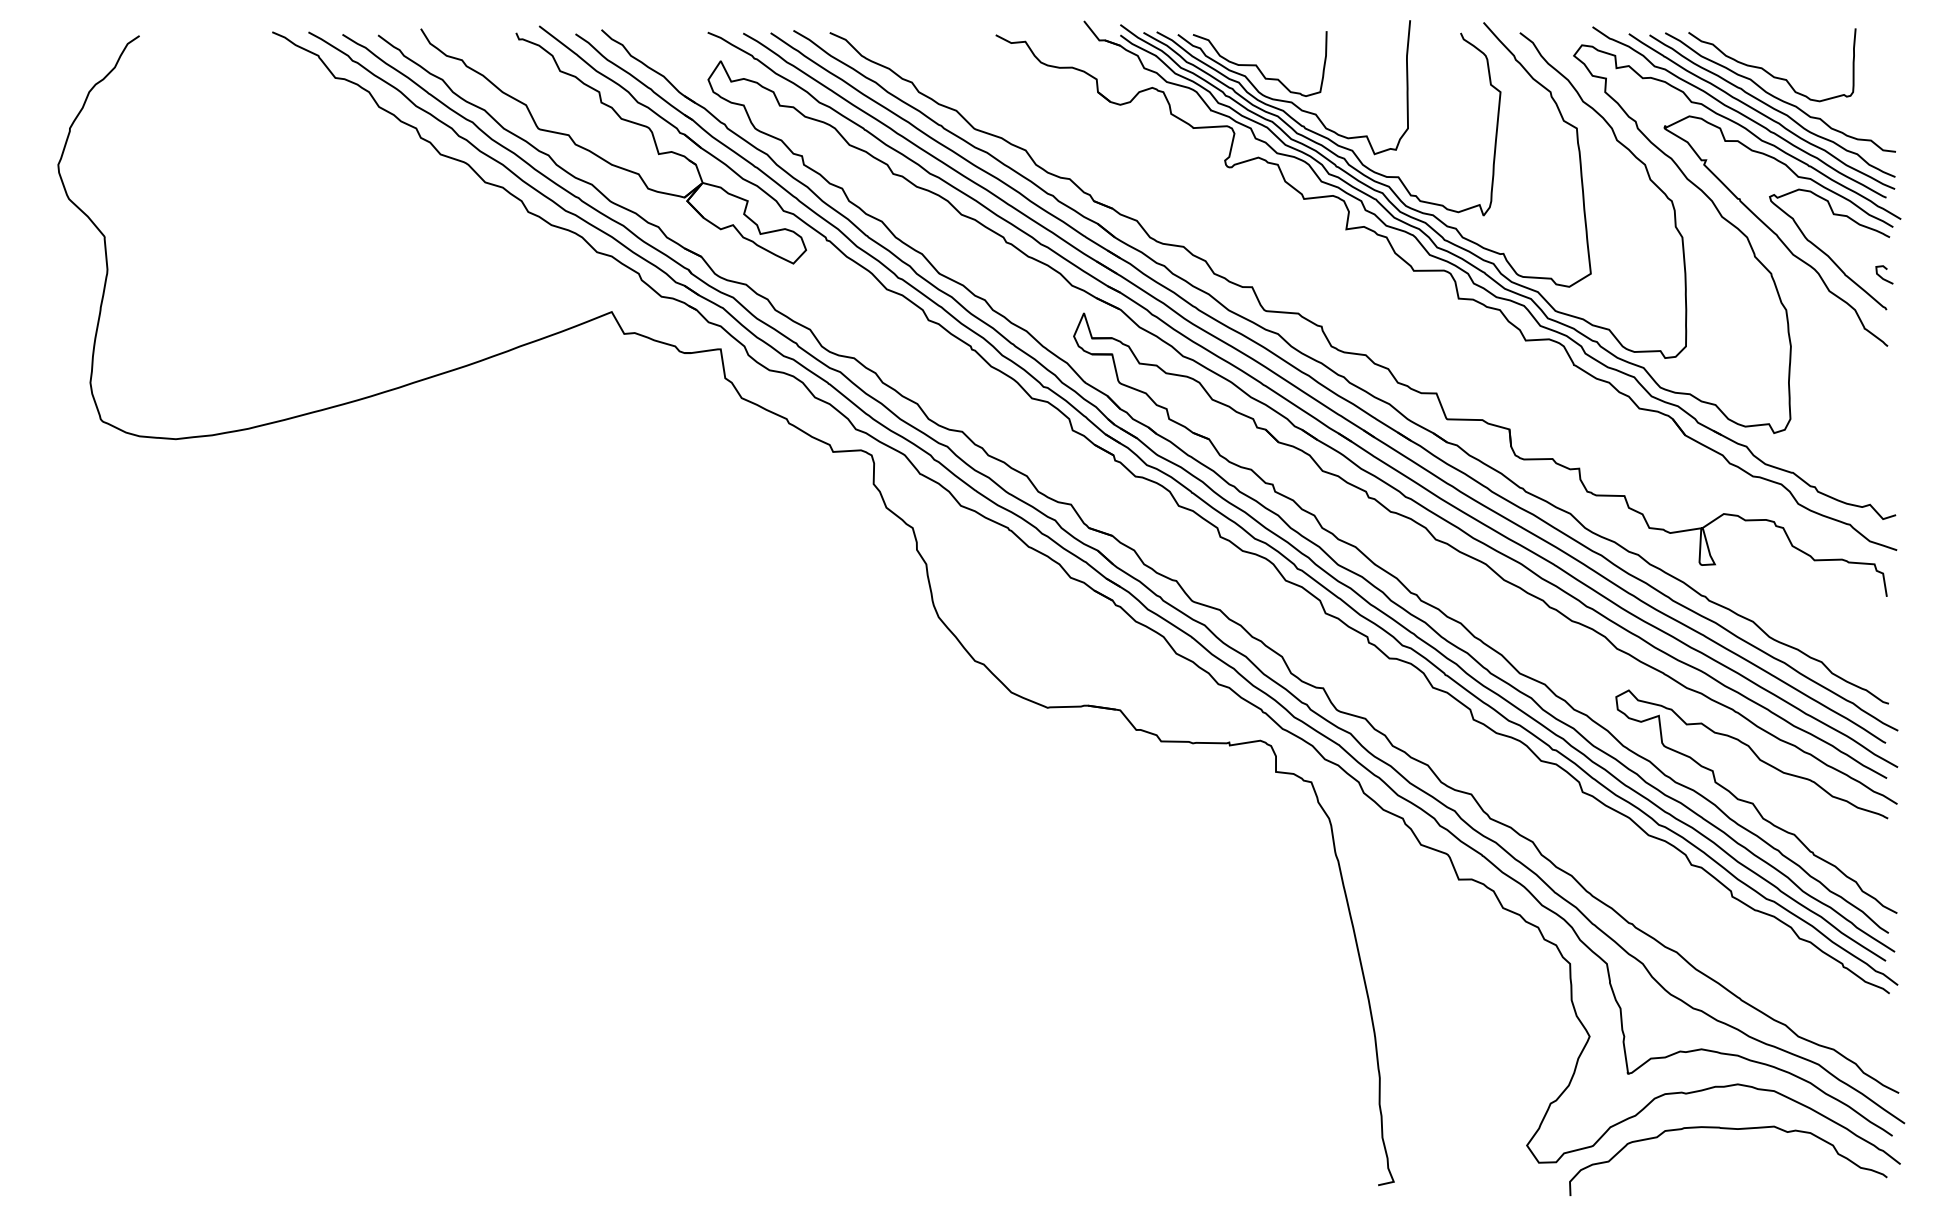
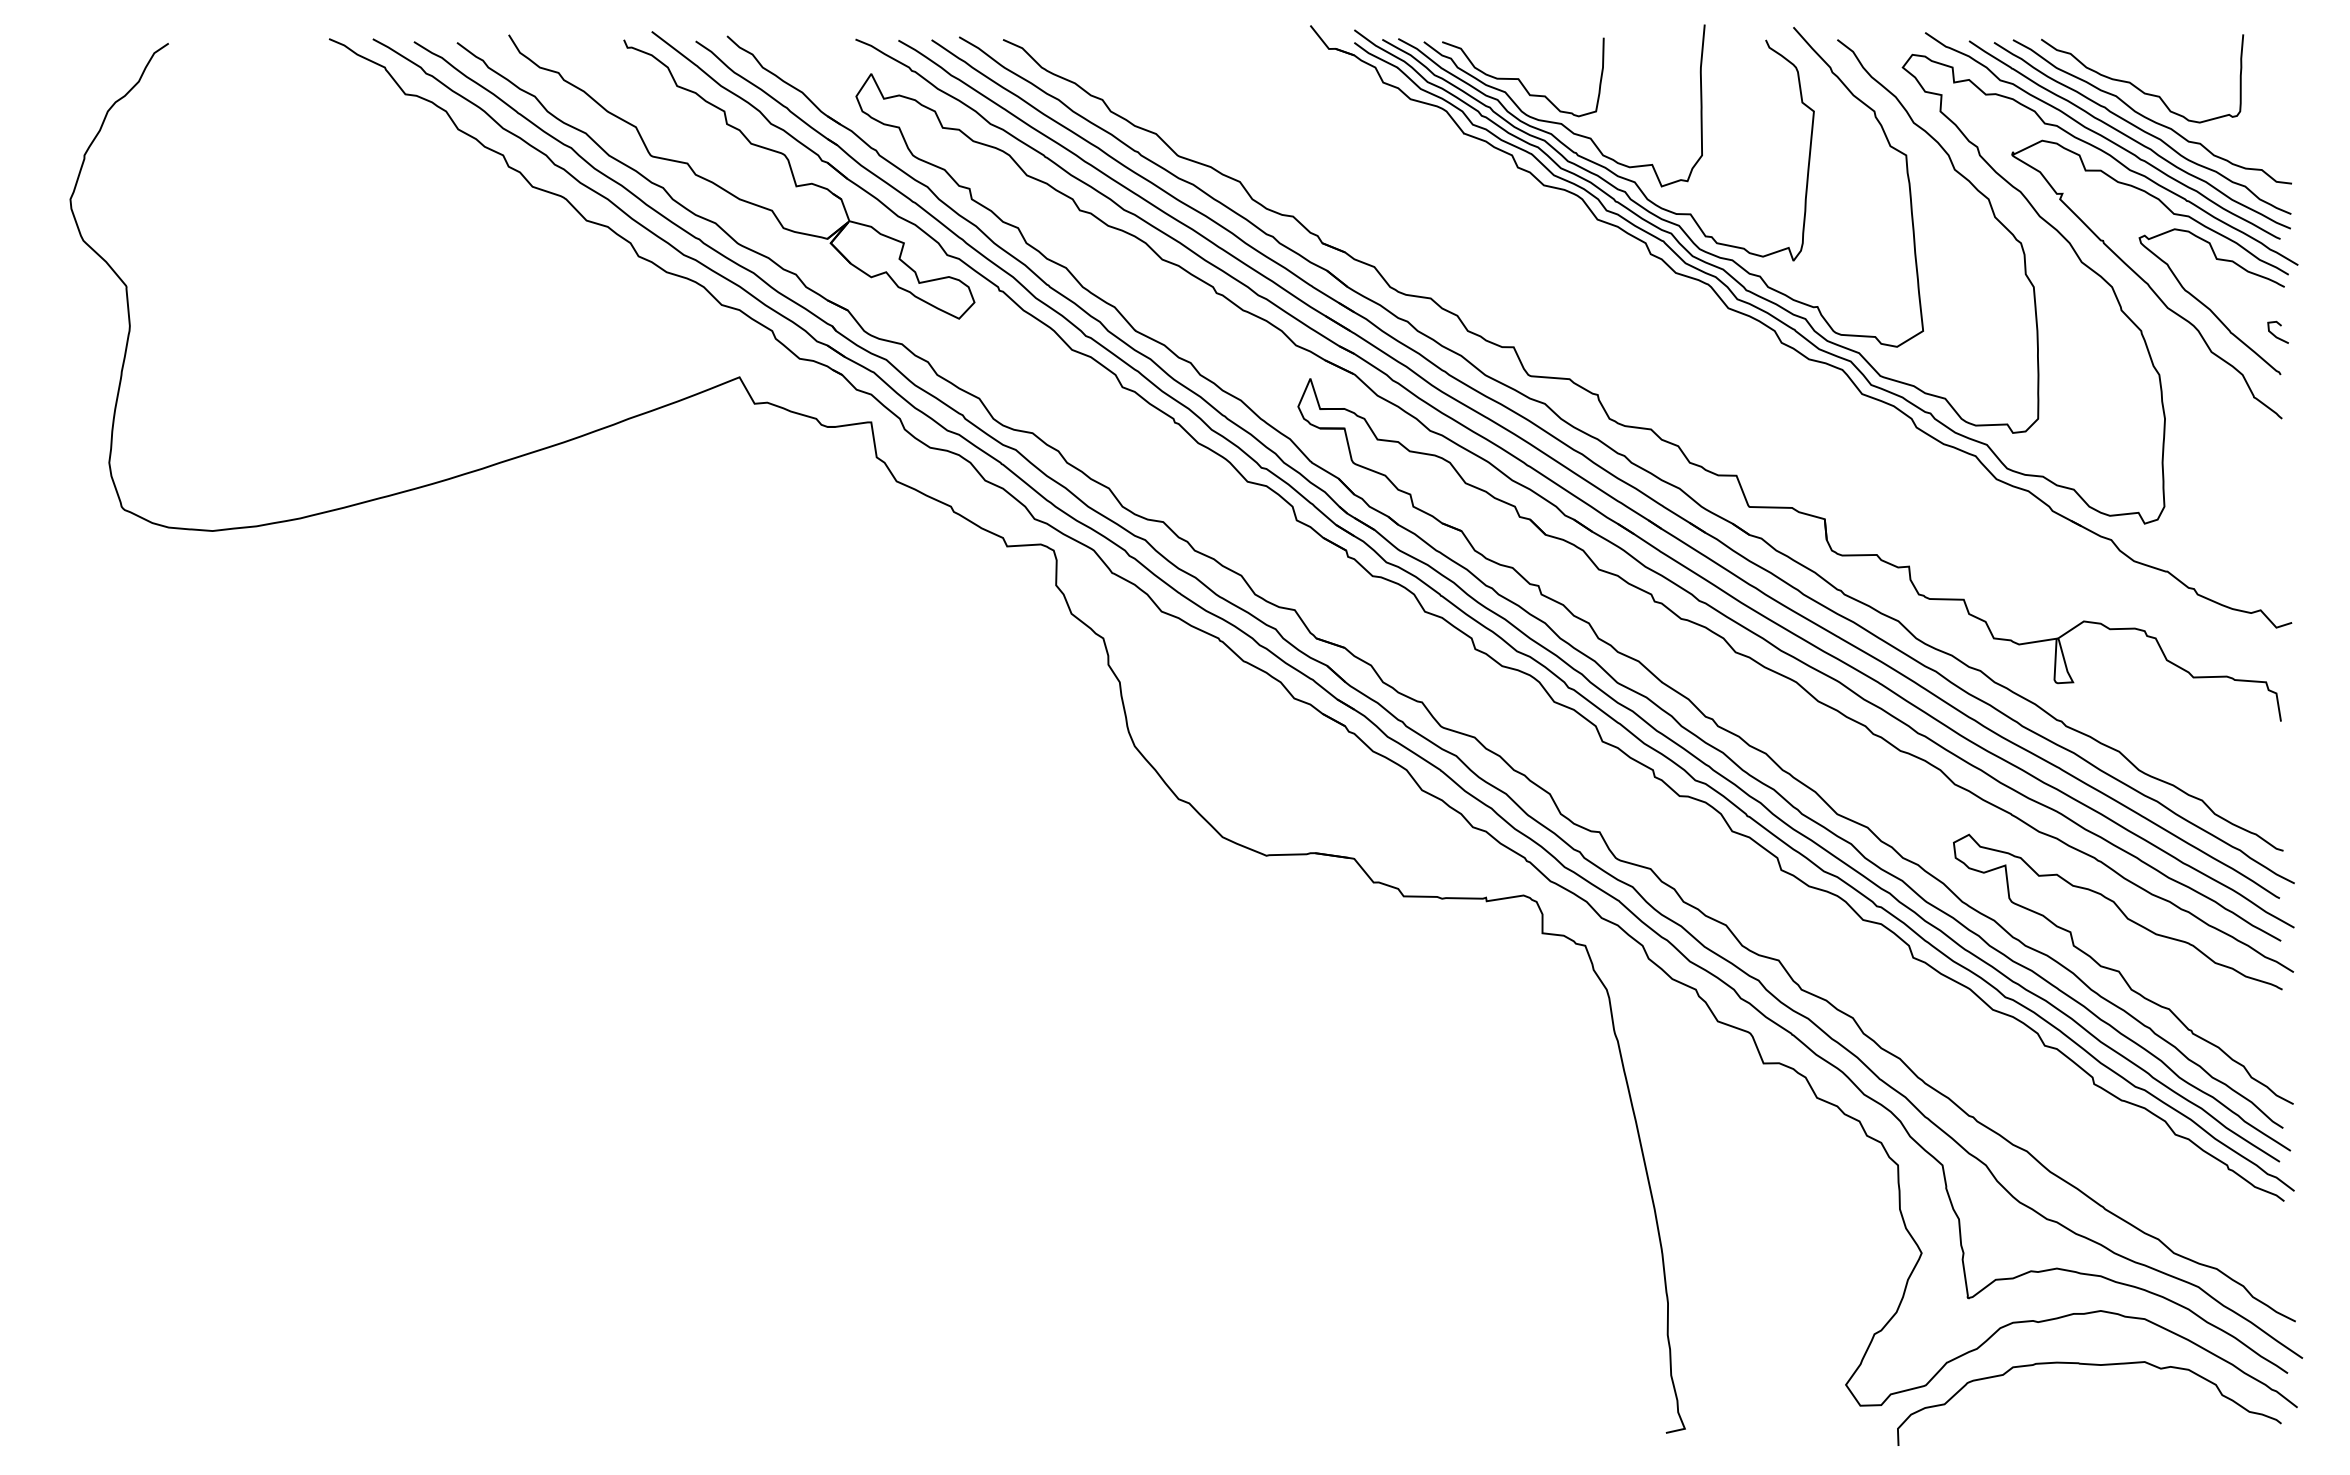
part: (1456, 292) -> (1760, 353), removed

